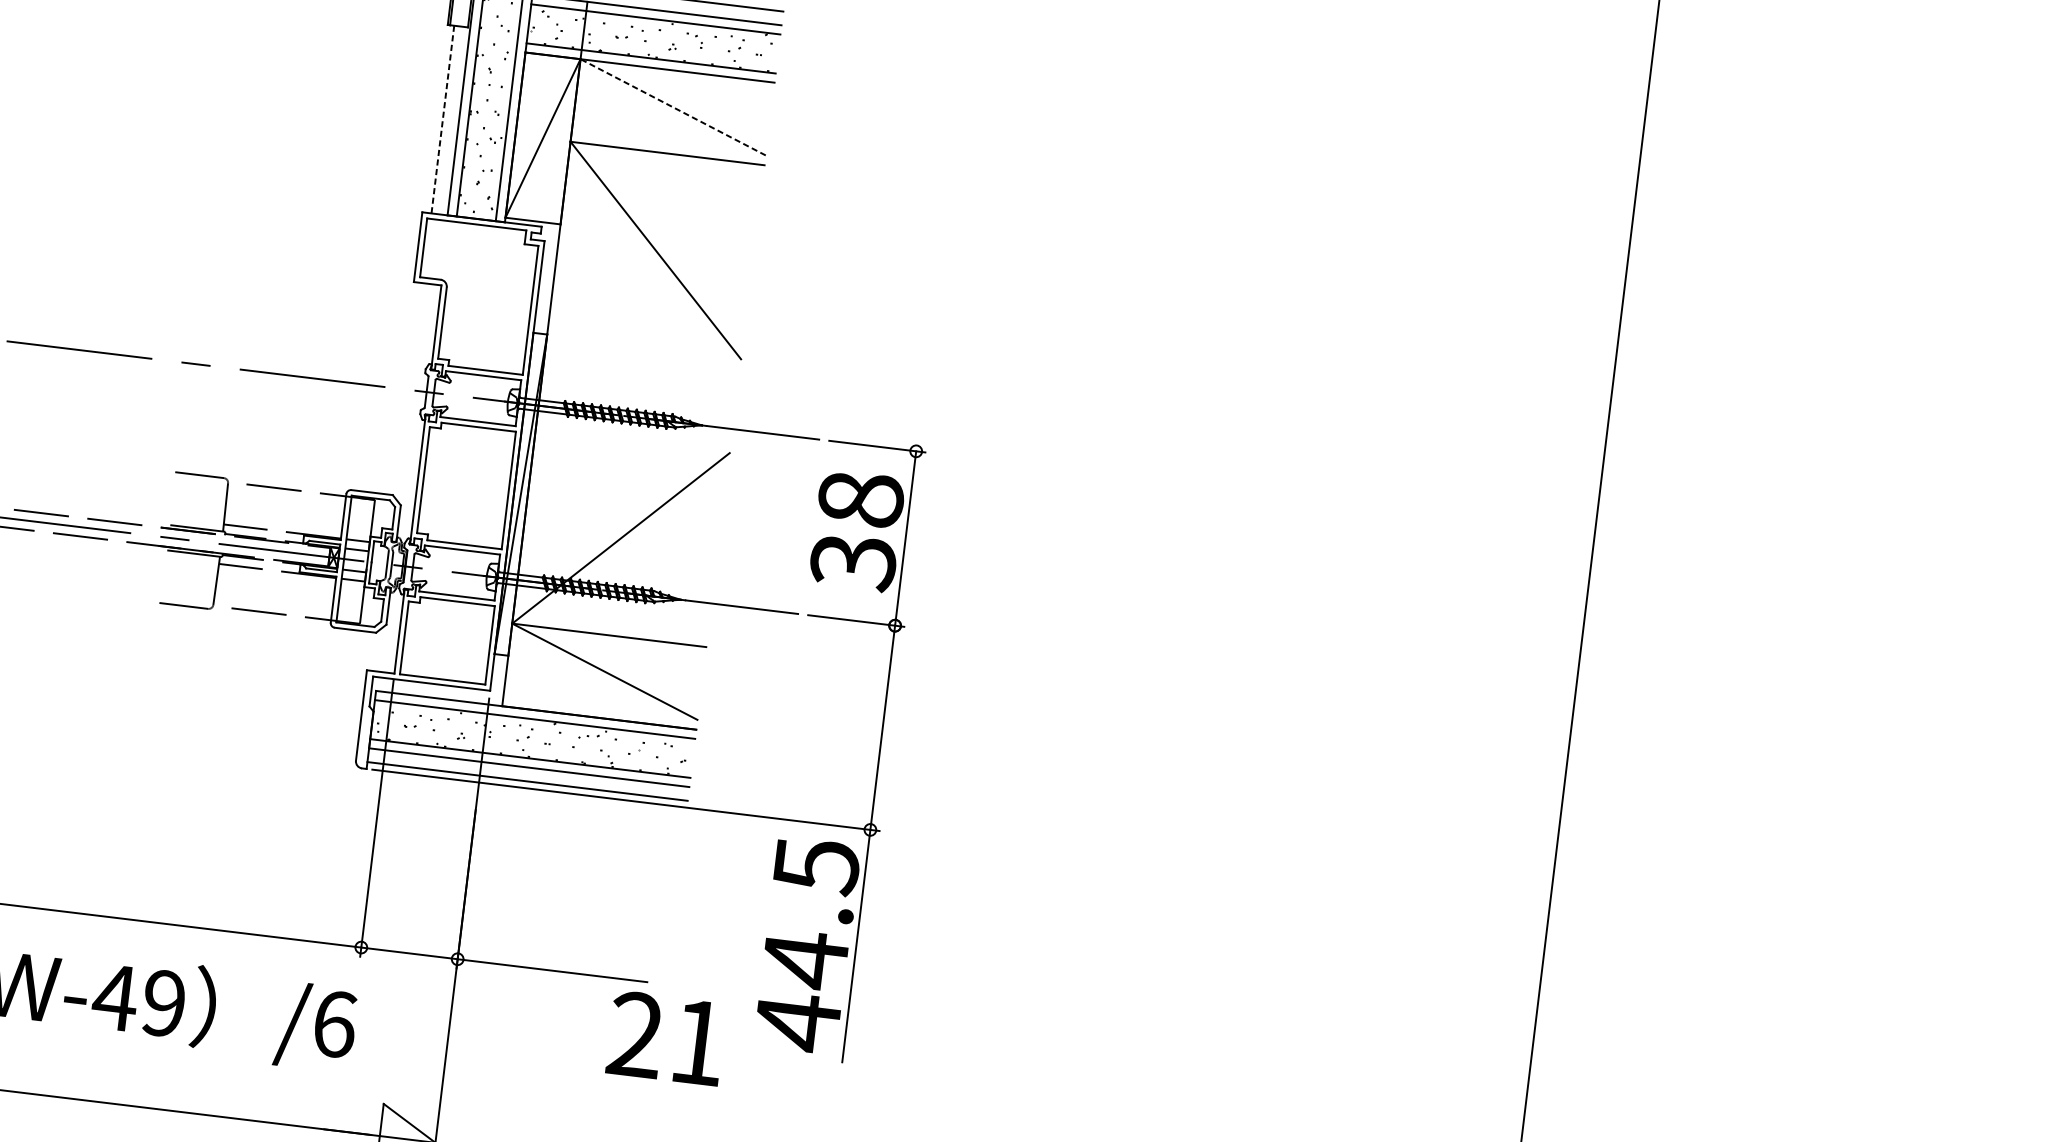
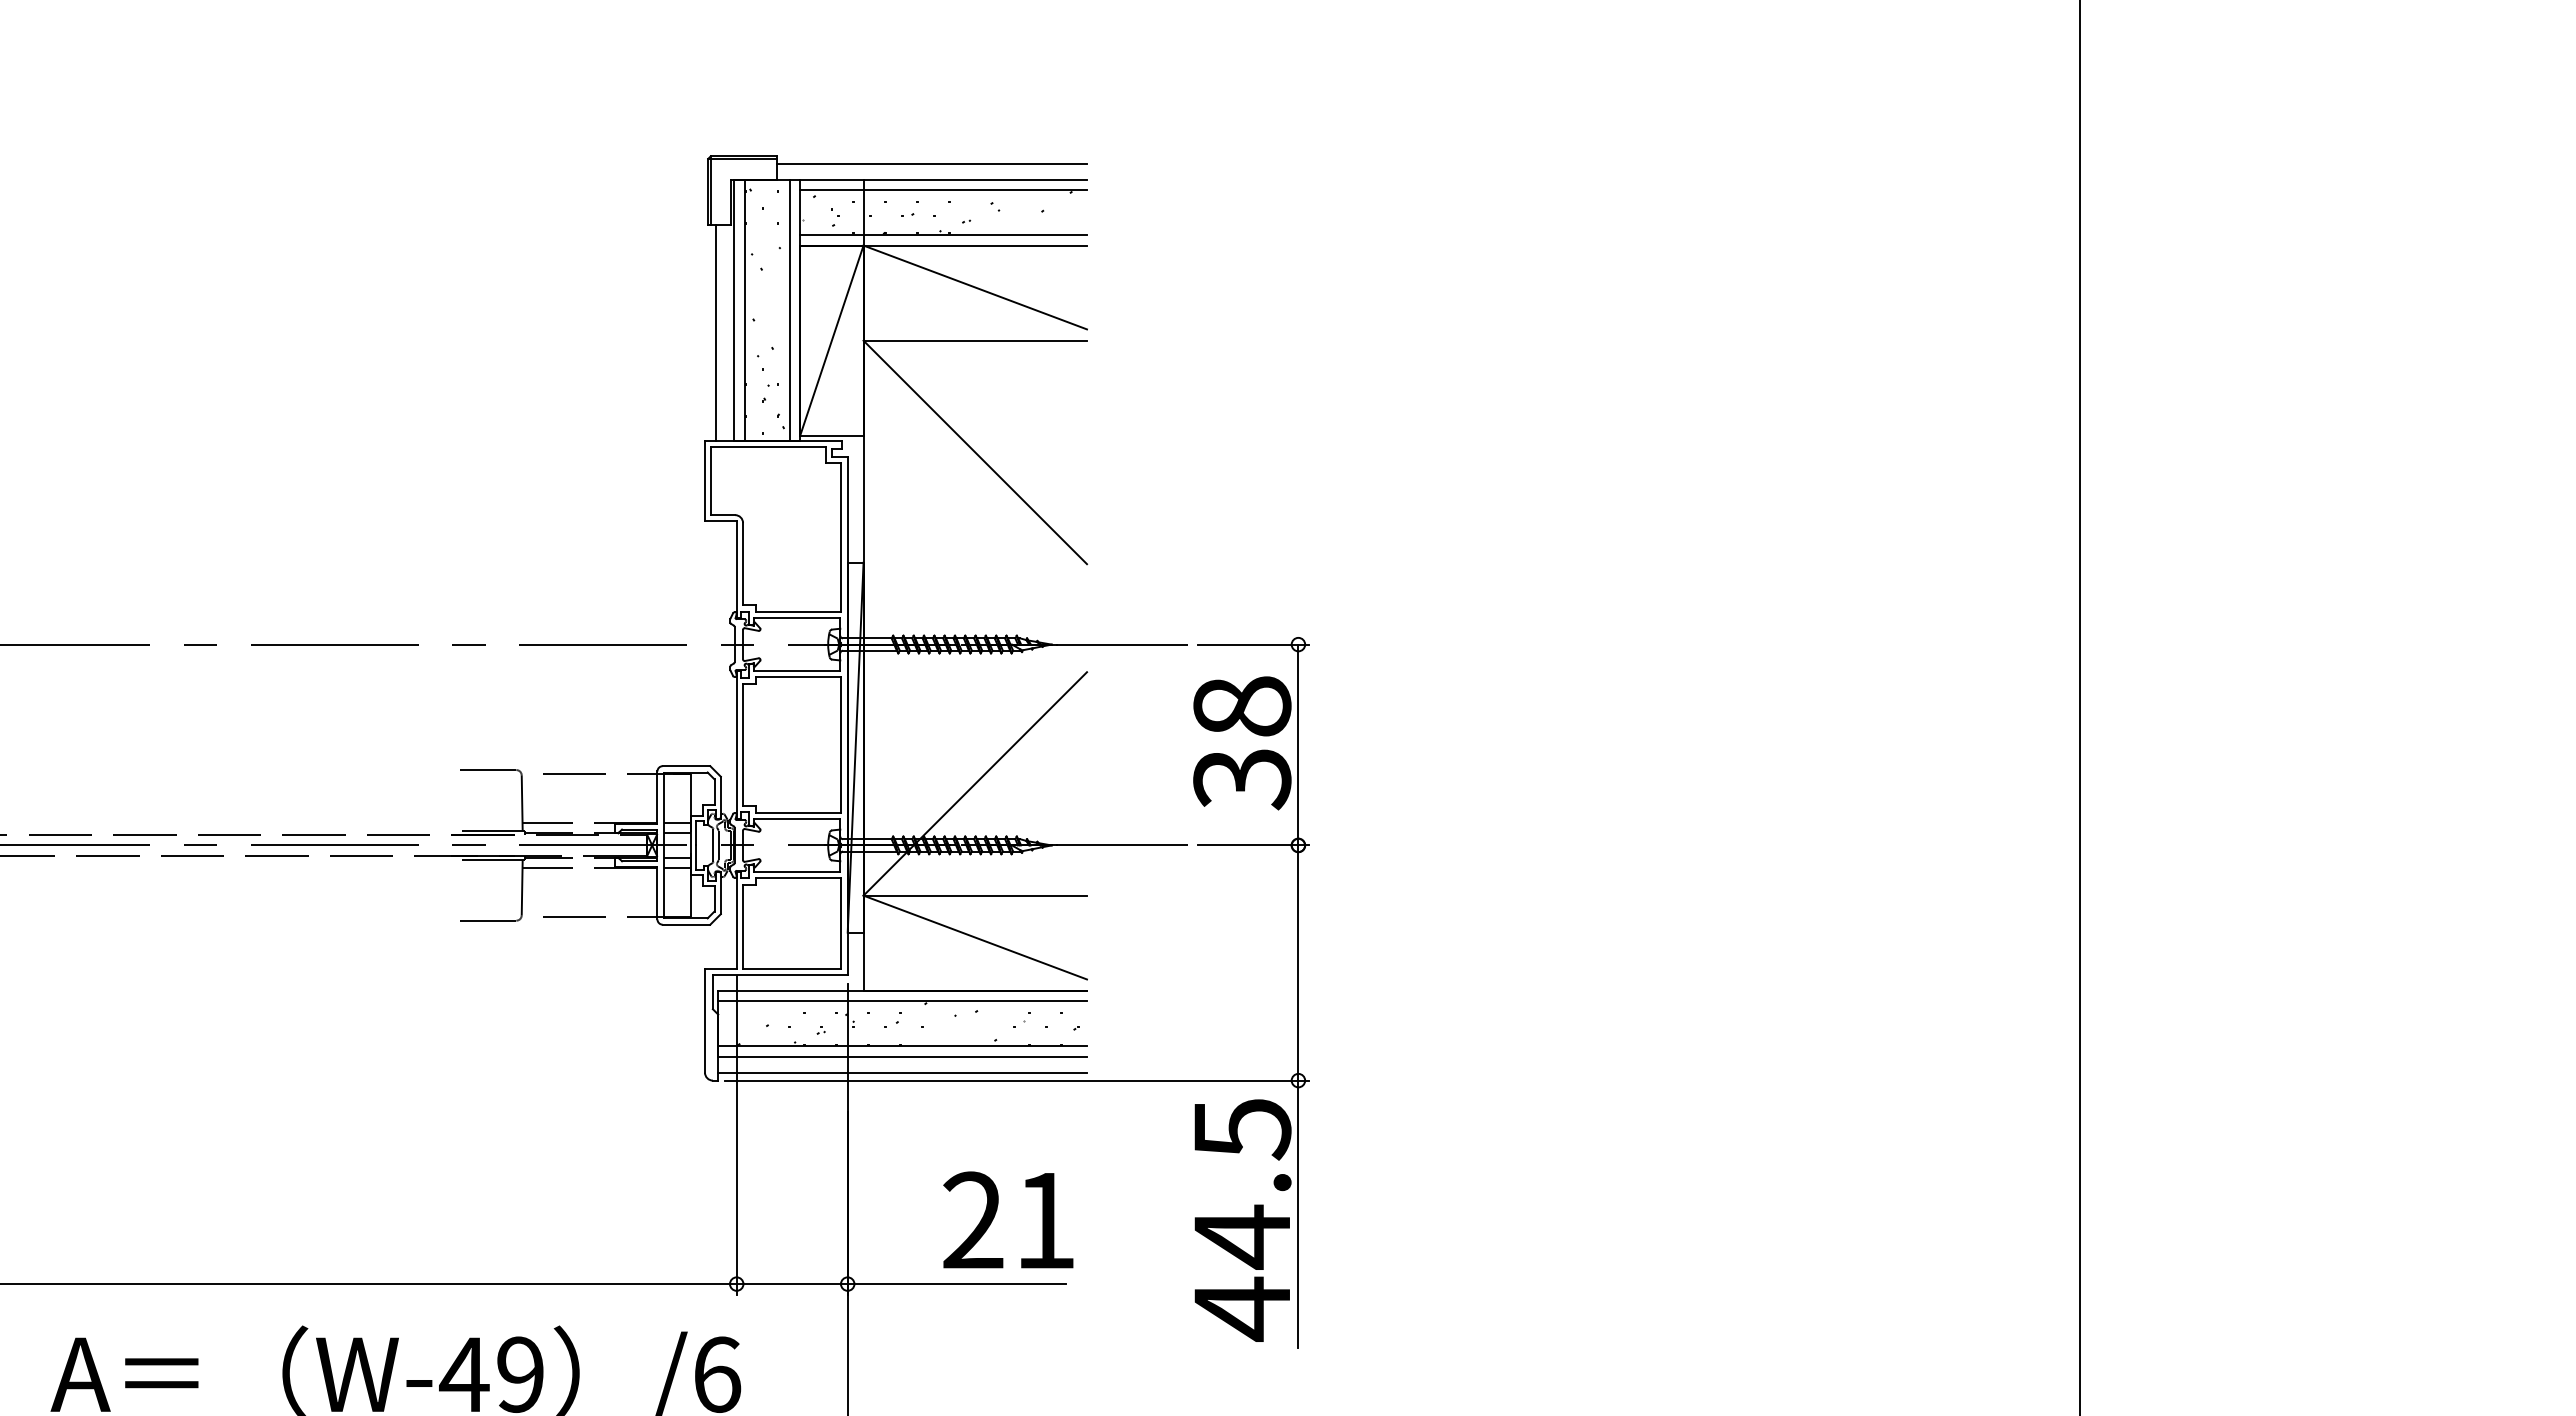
line: (672, 107) -> (974, 287), dashed -> solid
line: (442, 119) -> (715, 333), dashed -> solid
text: (666, 1037) -> (1008, 1219), moved

